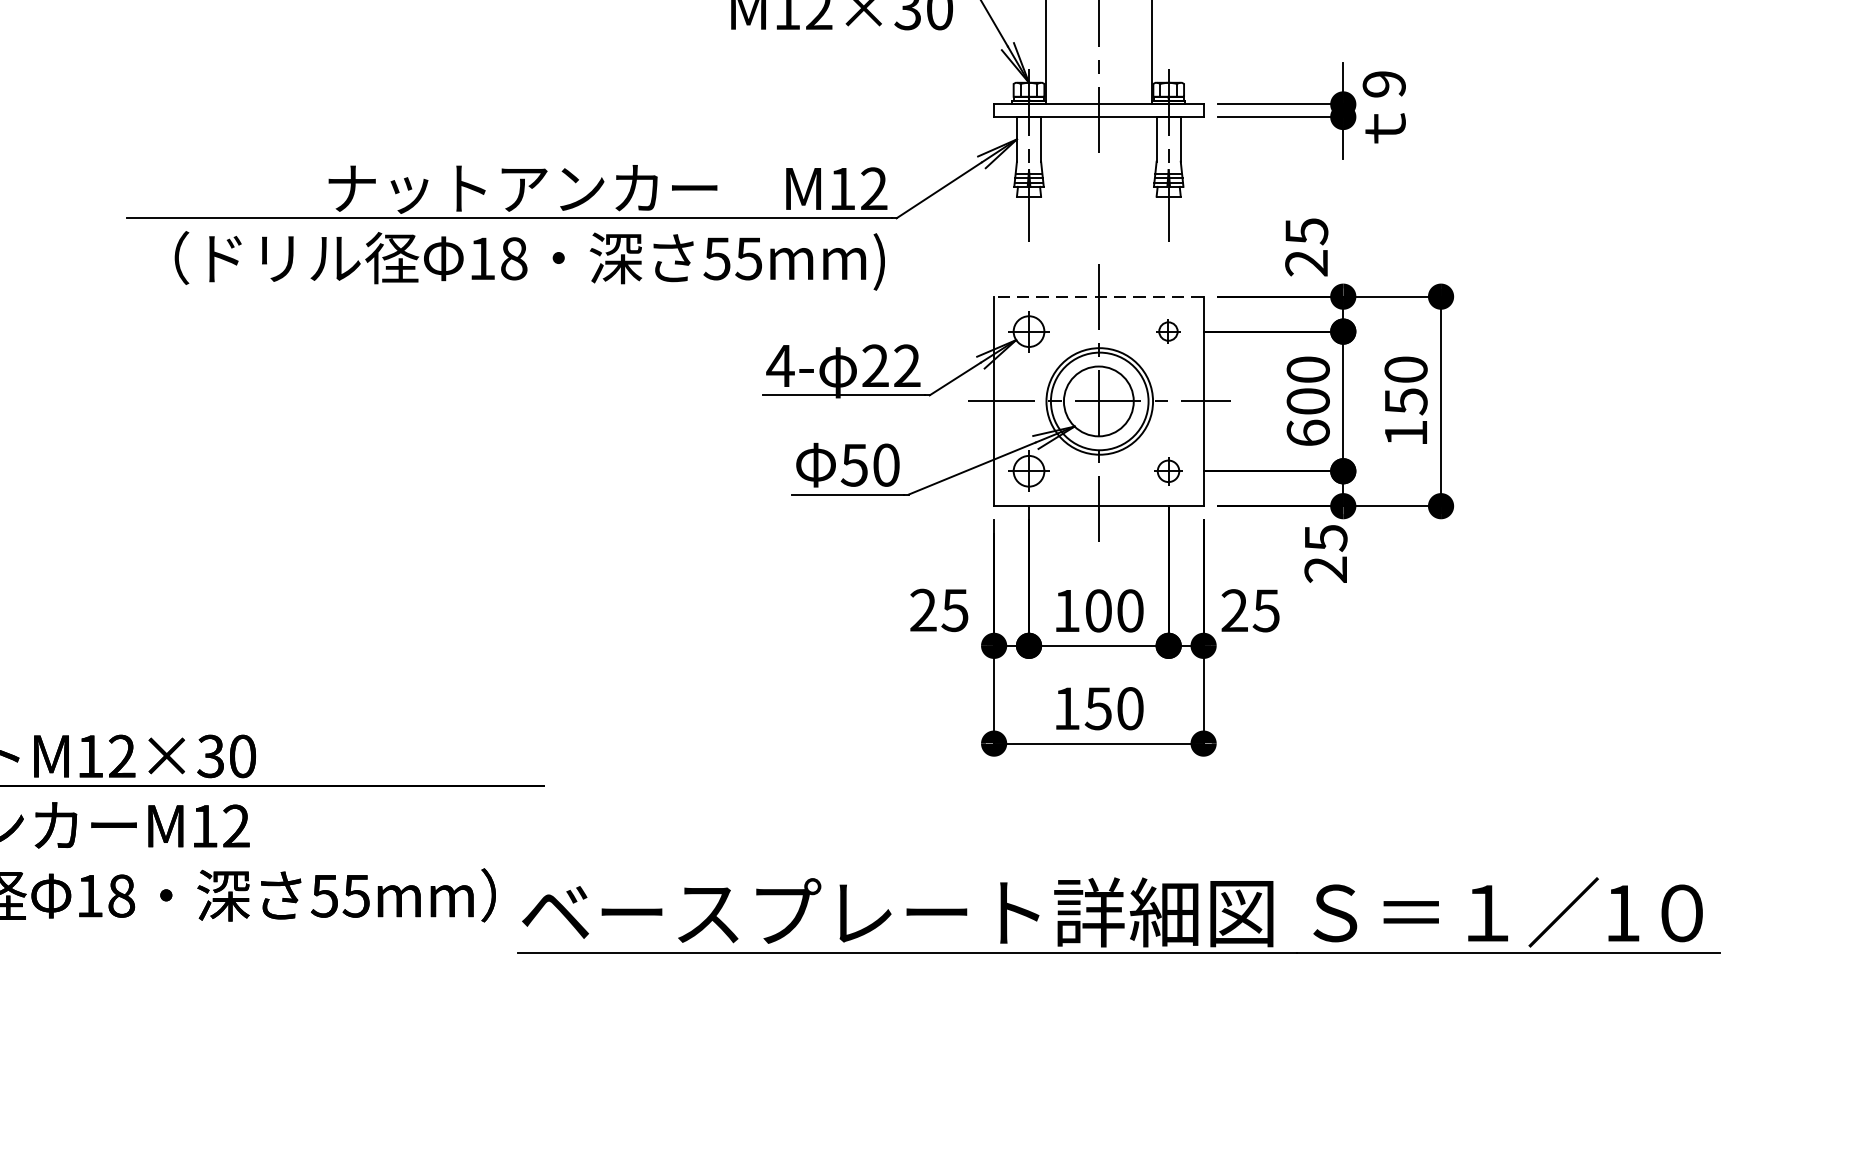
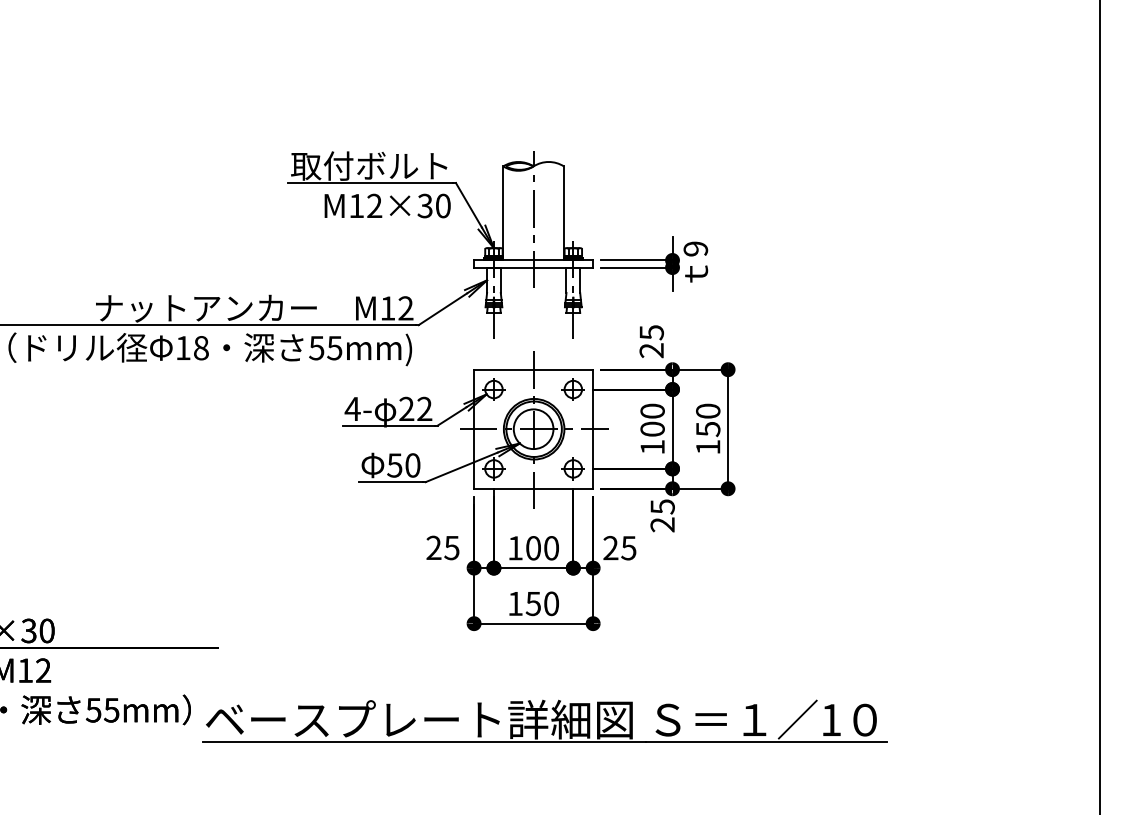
line: (1098, 296) -> (533, 369), dashed -> solid
part: (1167, 331) -> (572, 389), size x1.67
text: (1308, 431) -> (652, 446), 600 -> 100
part: (1167, 470) -> (572, 468), size x1.43

